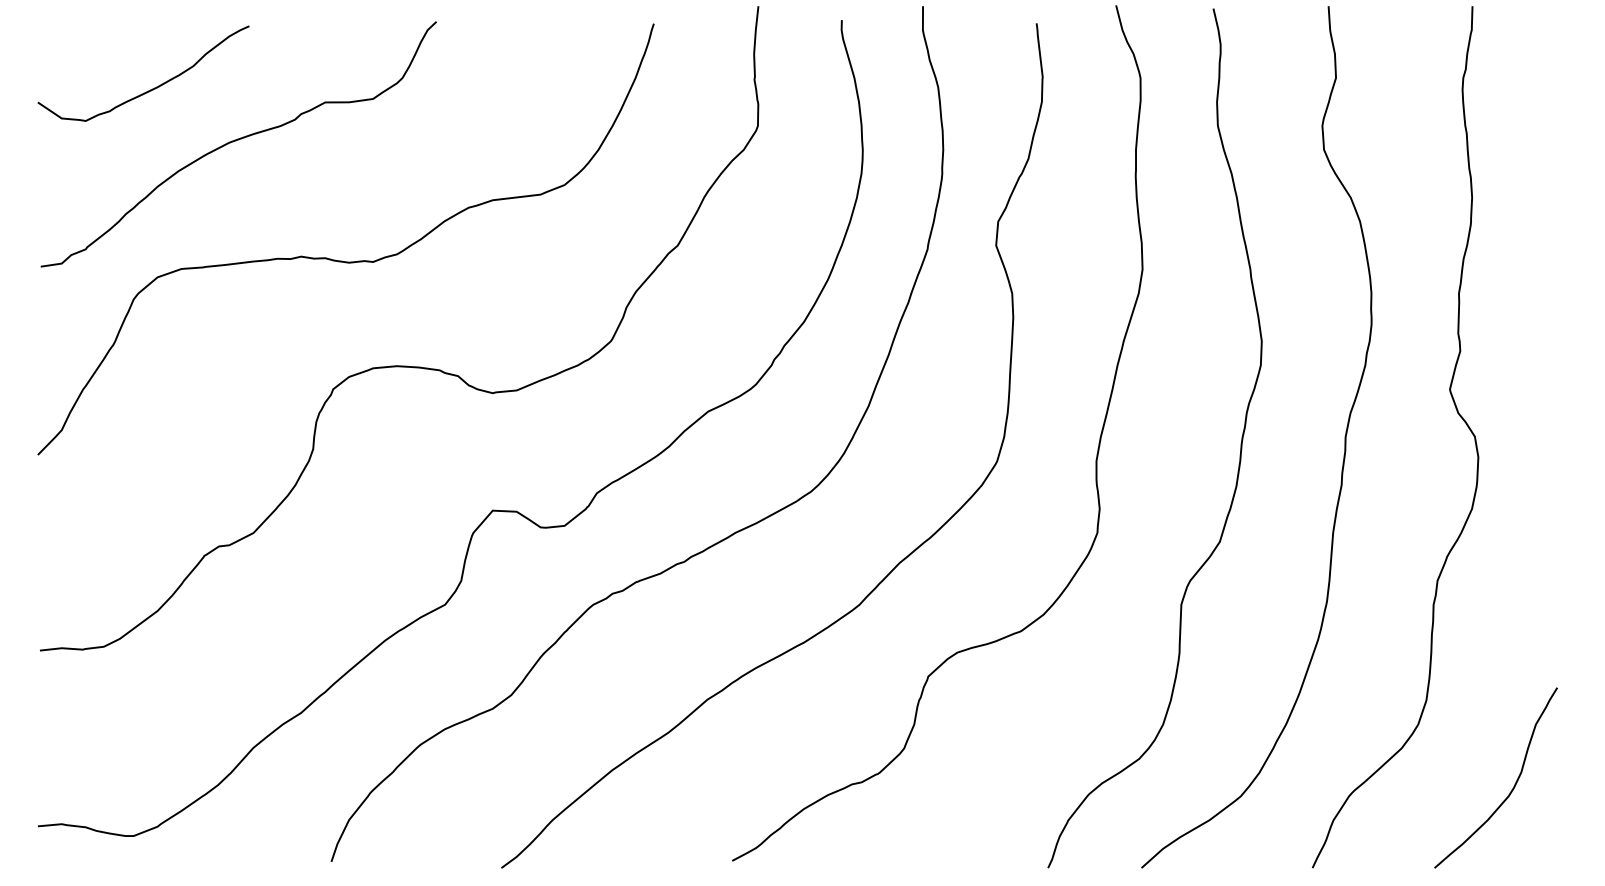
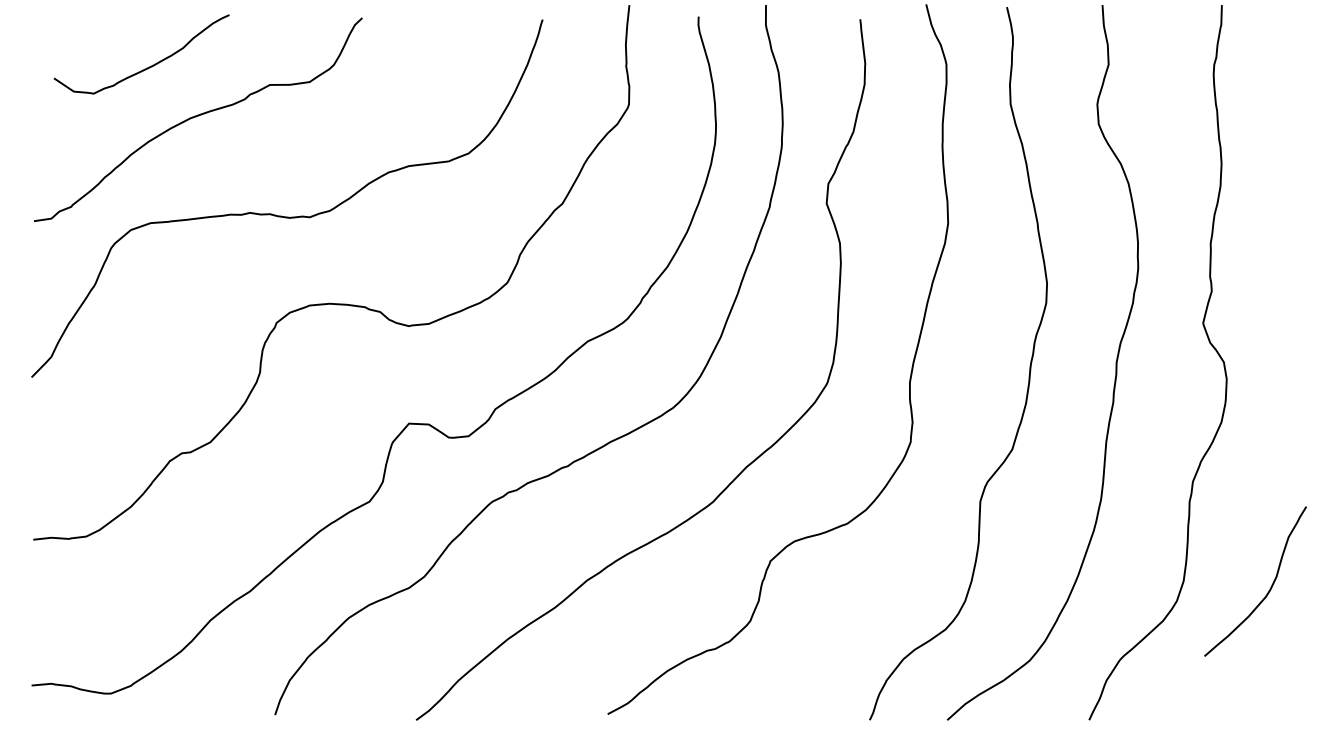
curve: (150, 89) -> (147, 67), moved
curve: (1511, 789) -> (1268, 591), moved

